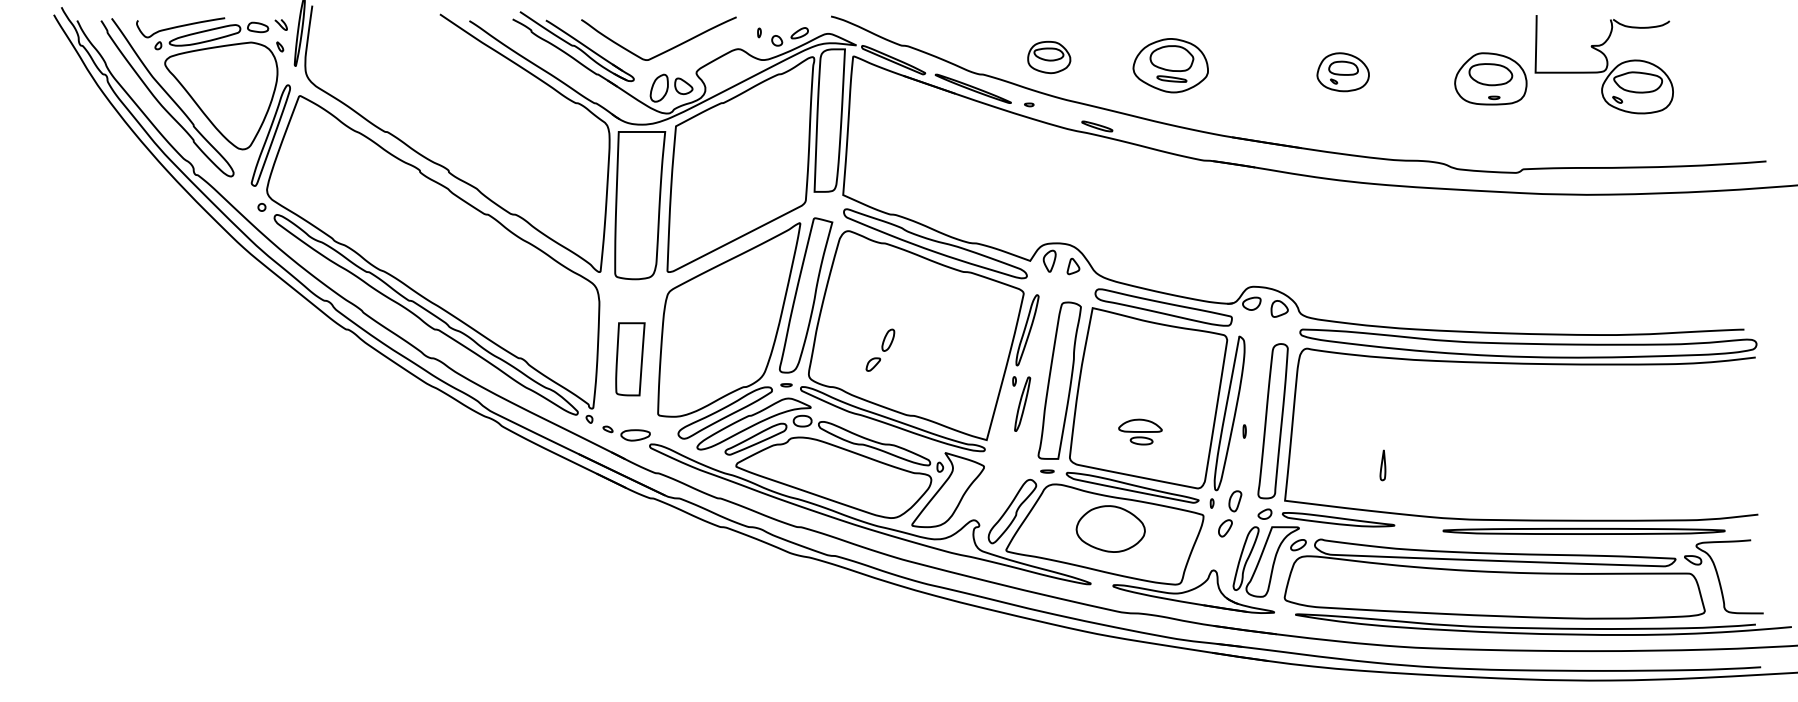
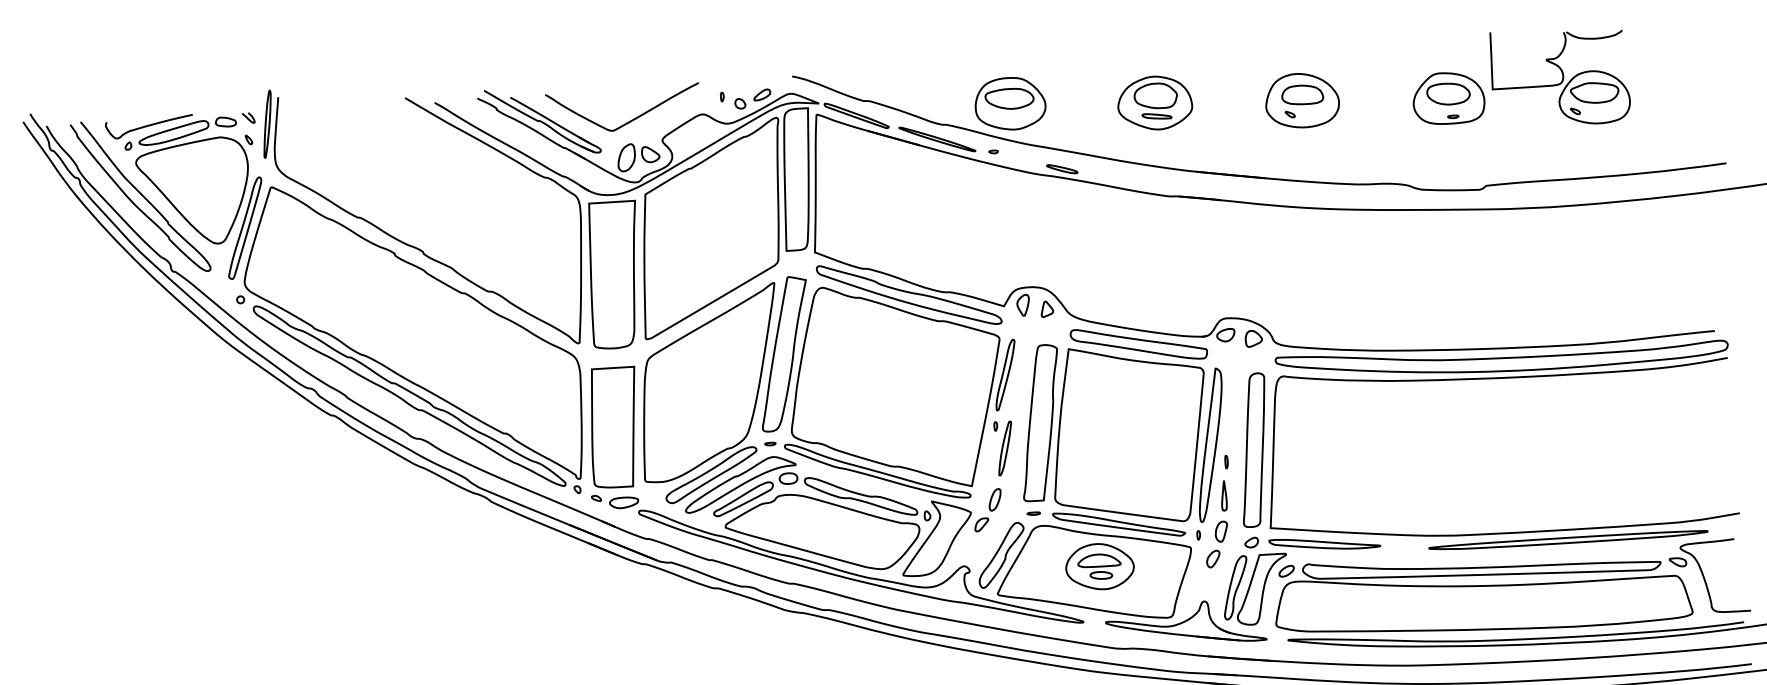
part: (1049, 57) -> (1010, 103), size x1.67
part: (1170, 65) -> (1154, 102), moved
part: (1342, 72) -> (1301, 100), size x1.43
part: (880, 349) -> (987, 509), moved
part: (630, 359) -> (614, 428), size x1.67
part: (1140, 431) -> (1099, 566), moved
part: (1382, 465) -> (1223, 496), moved

